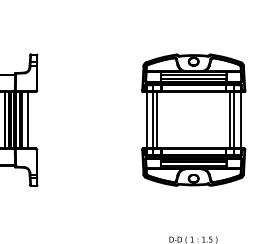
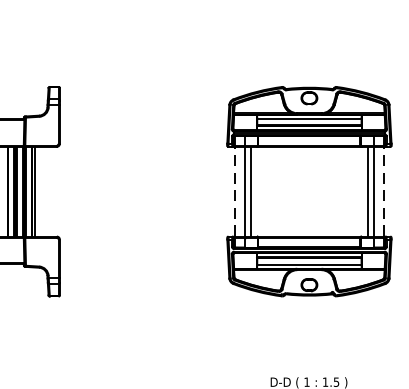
line: (146, 119) -> (234, 190), solid -> dashed
line: (240, 119) -> (384, 190), solid -> dashed
line: (28, 120) -> (45, 192), removed

